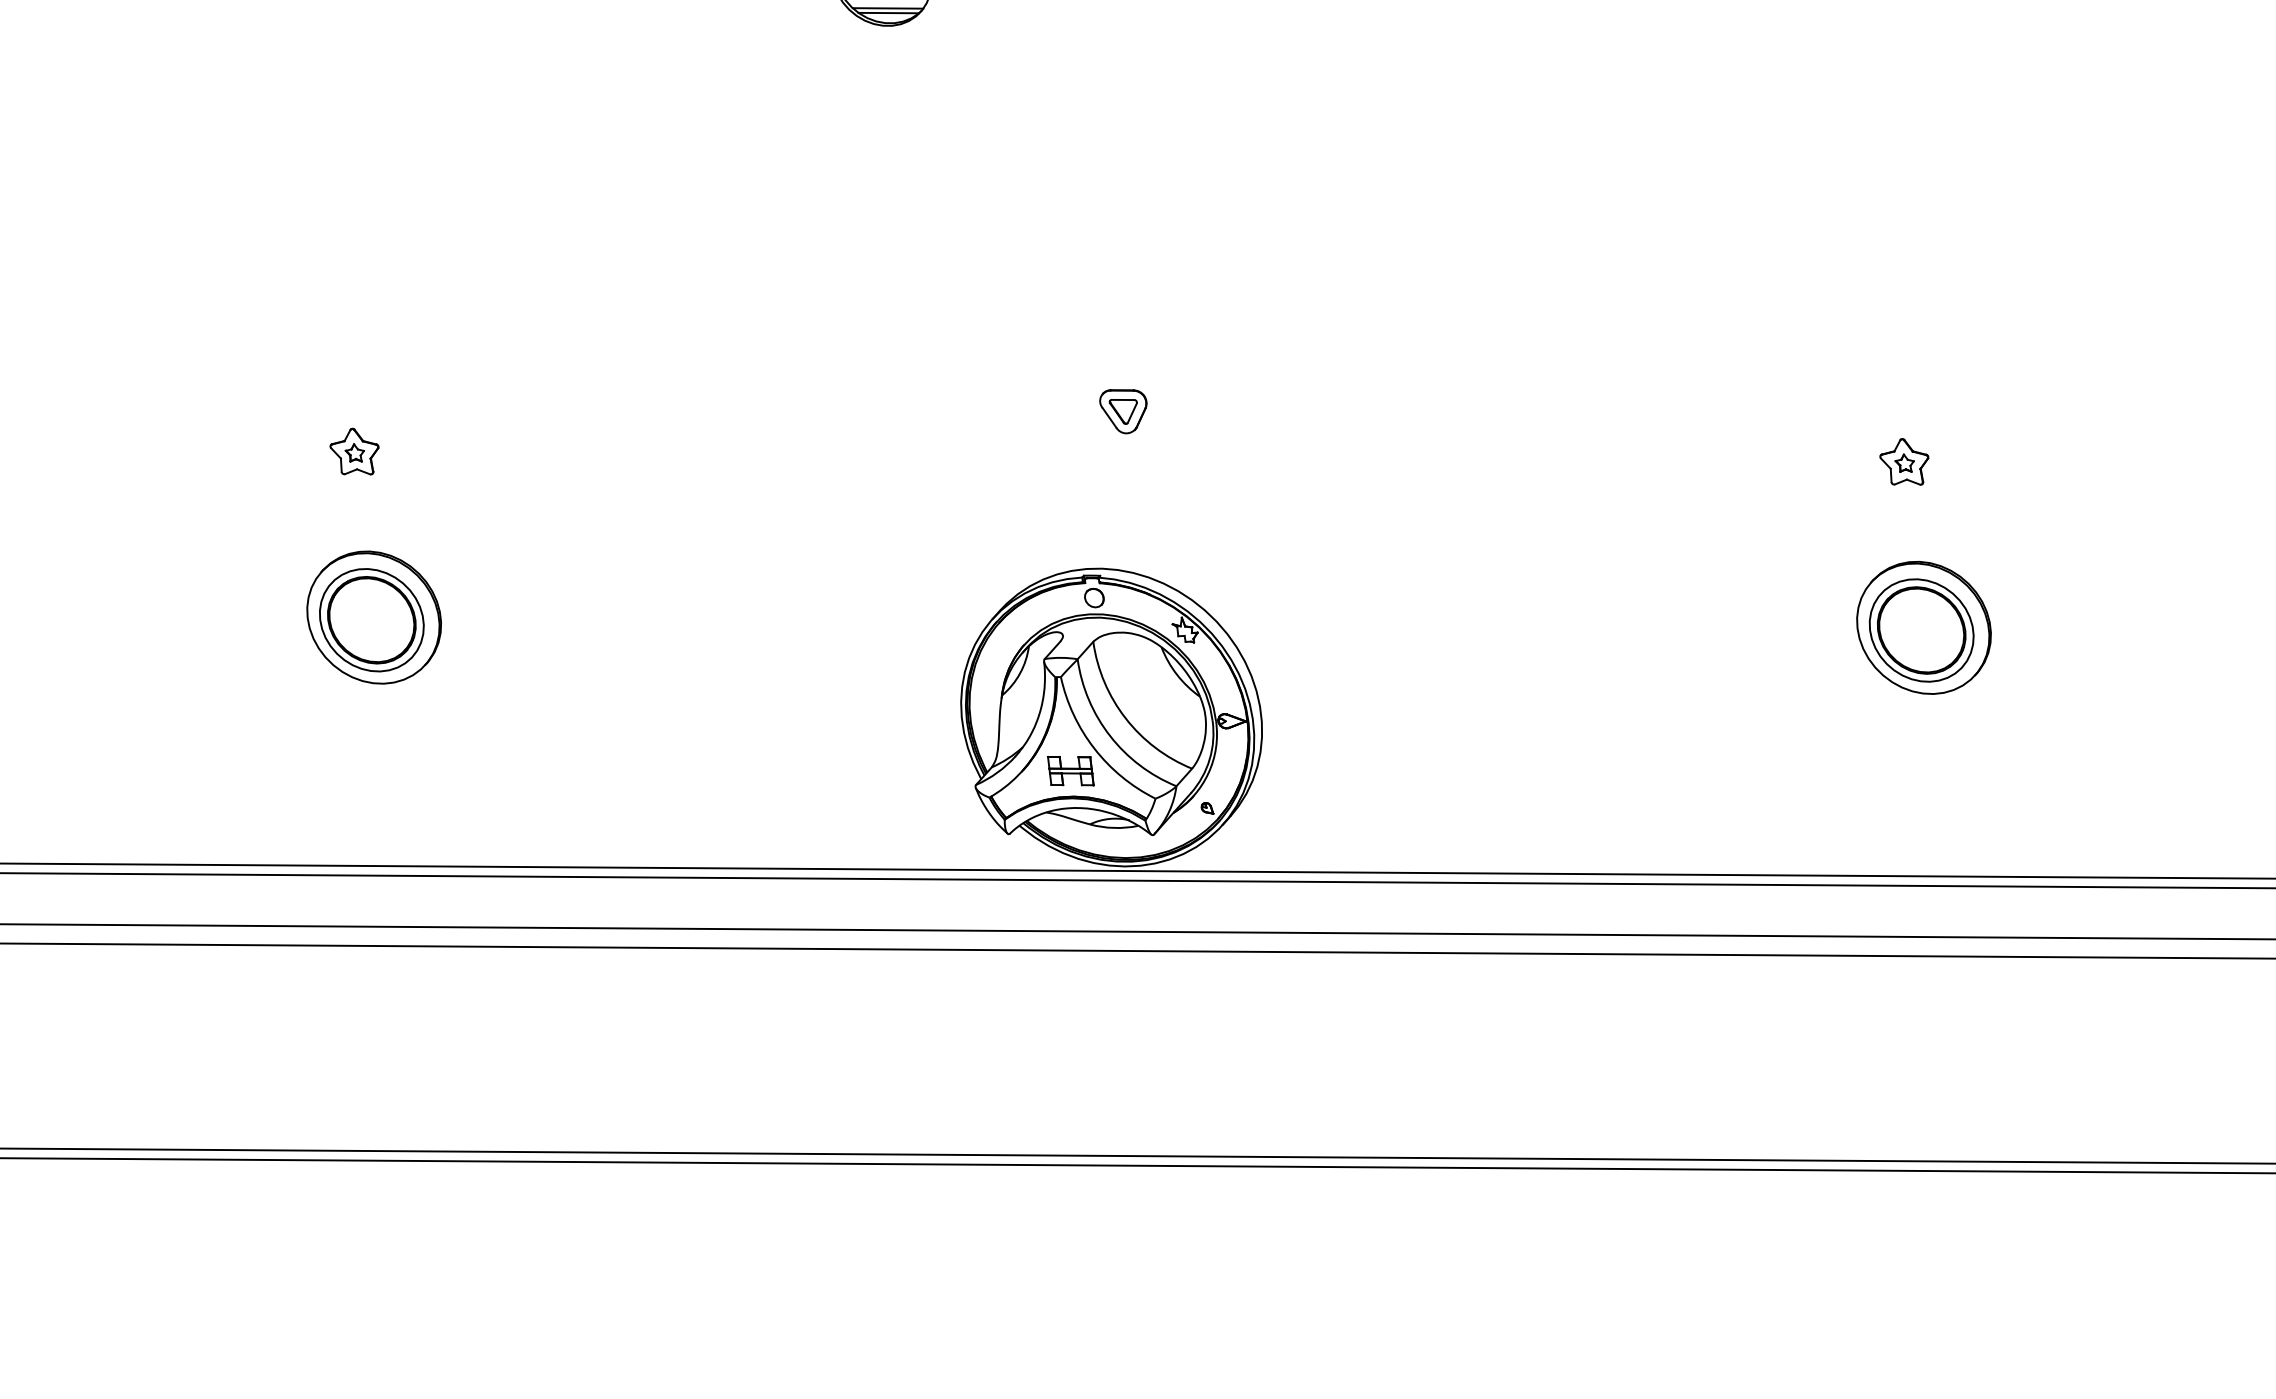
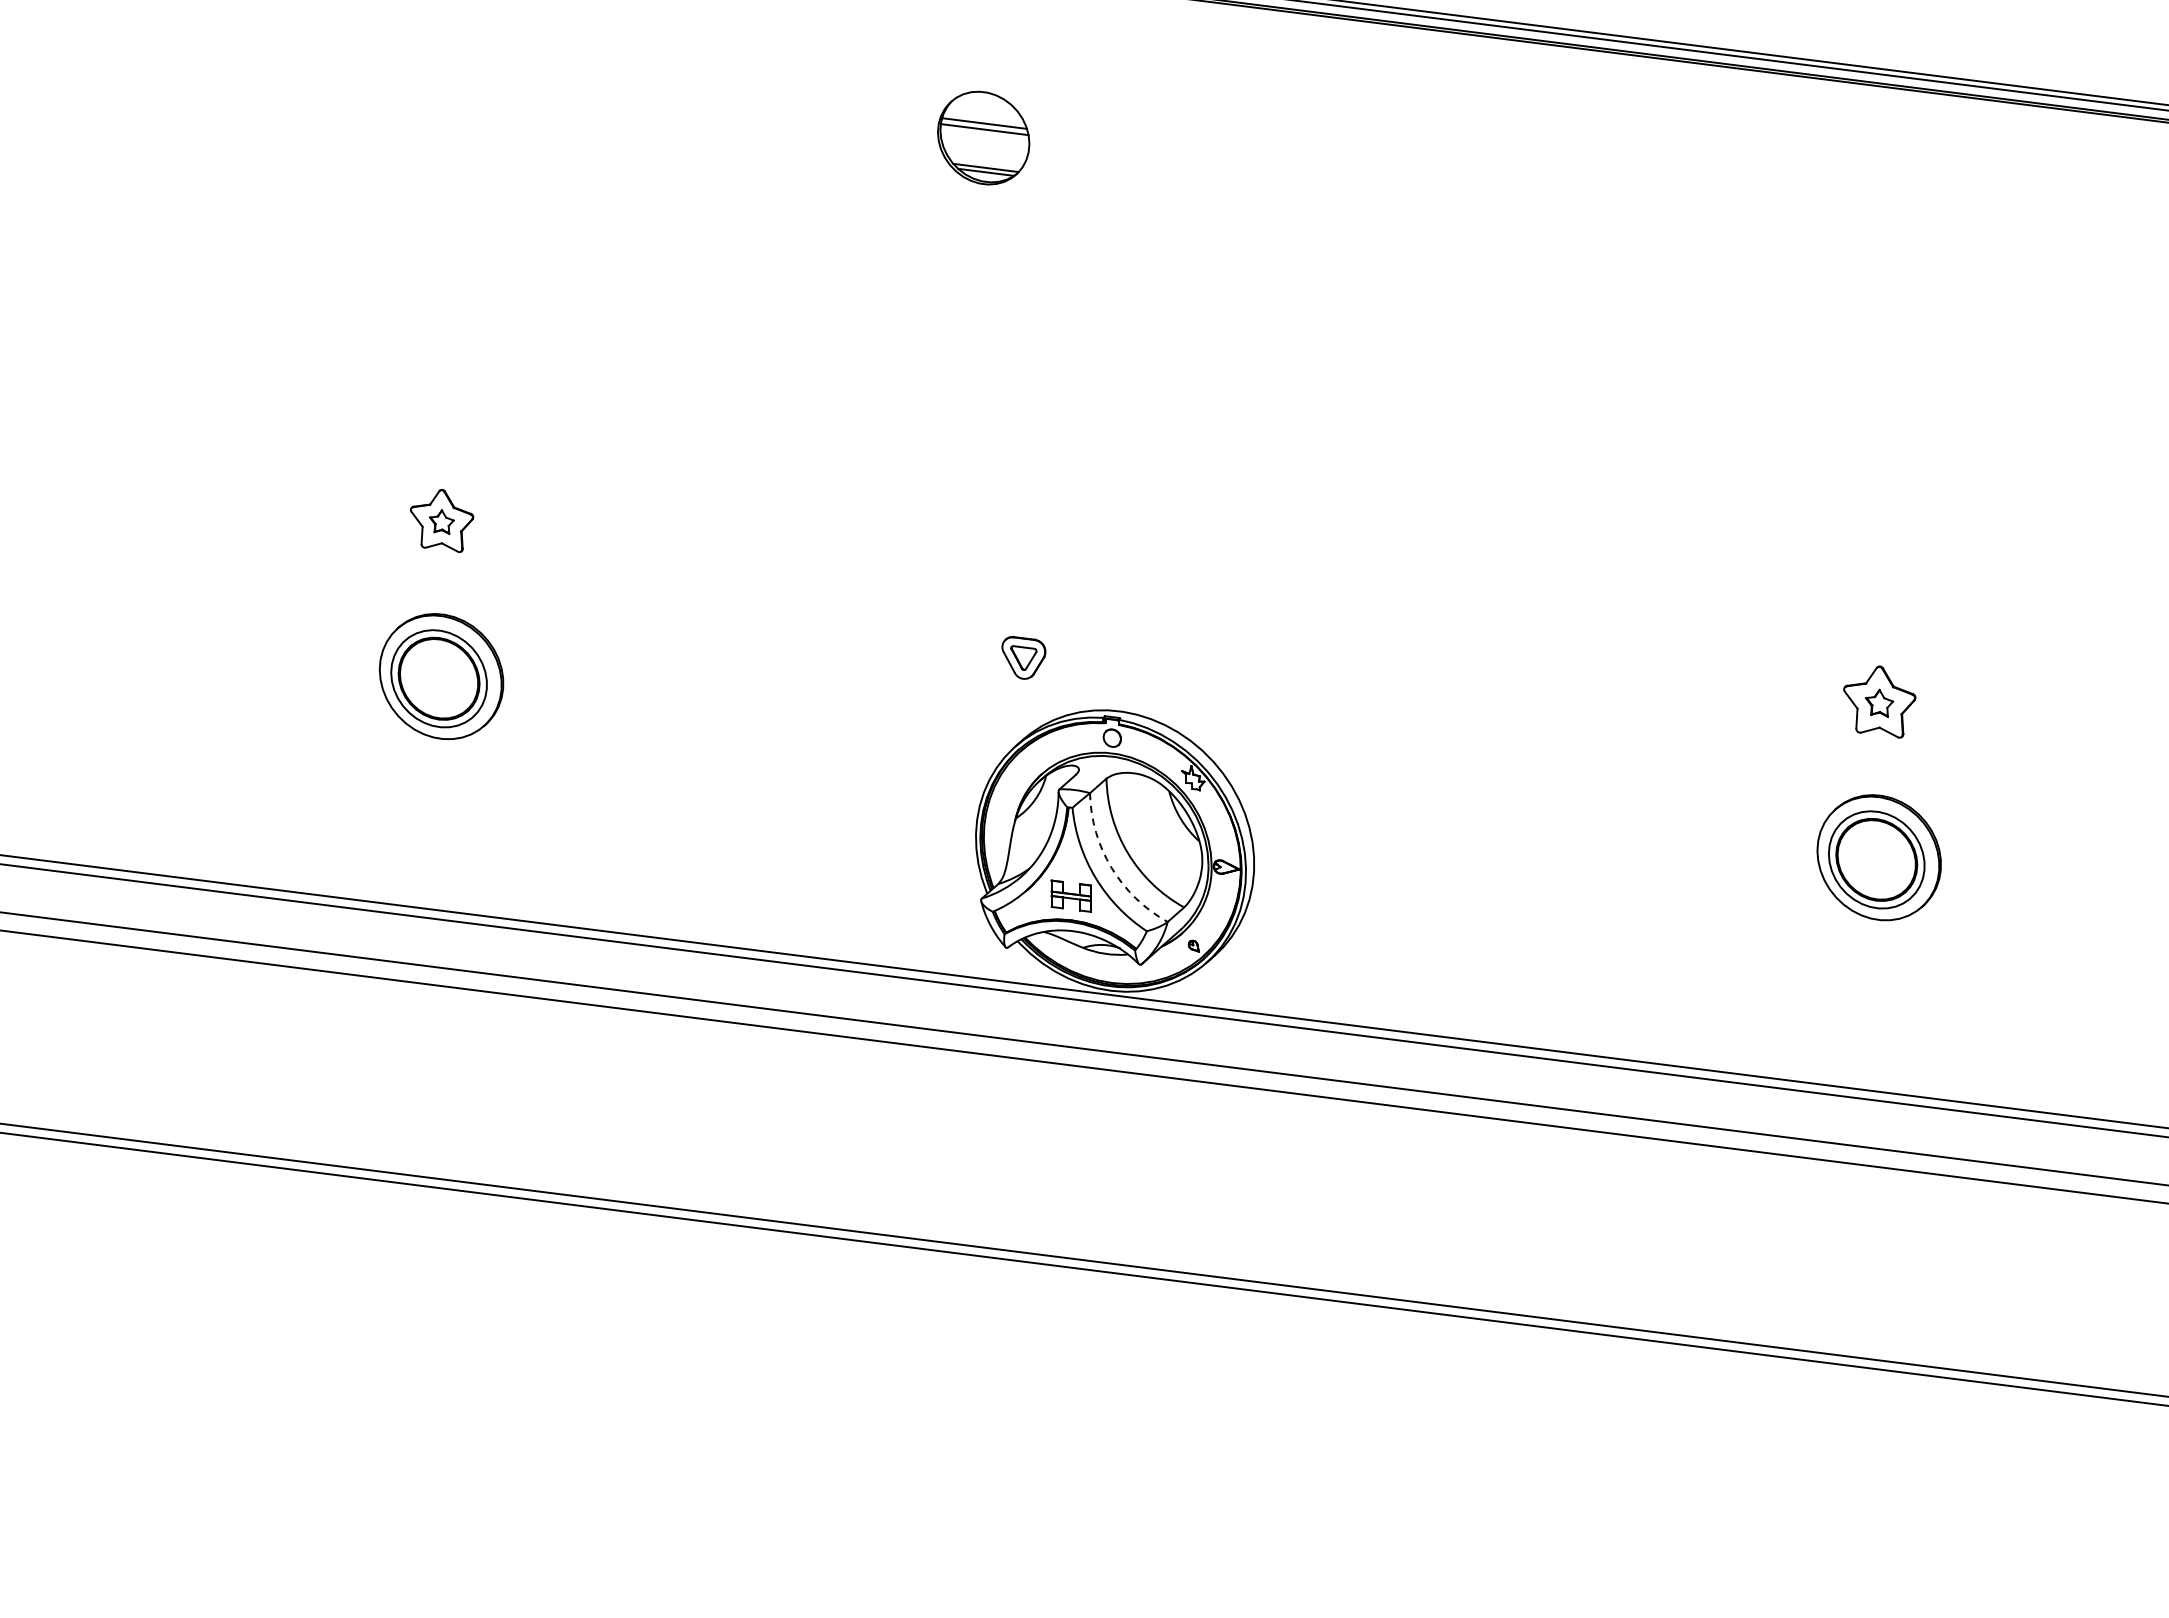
part: (1123, 410) -> (1023, 657), moved
part: (355, 452) -> (442, 521), size x1.4
part: (1904, 462) -> (1879, 702), size x1.6
arc: (1109, 735) -> (1111, 867), solid -> dashed

